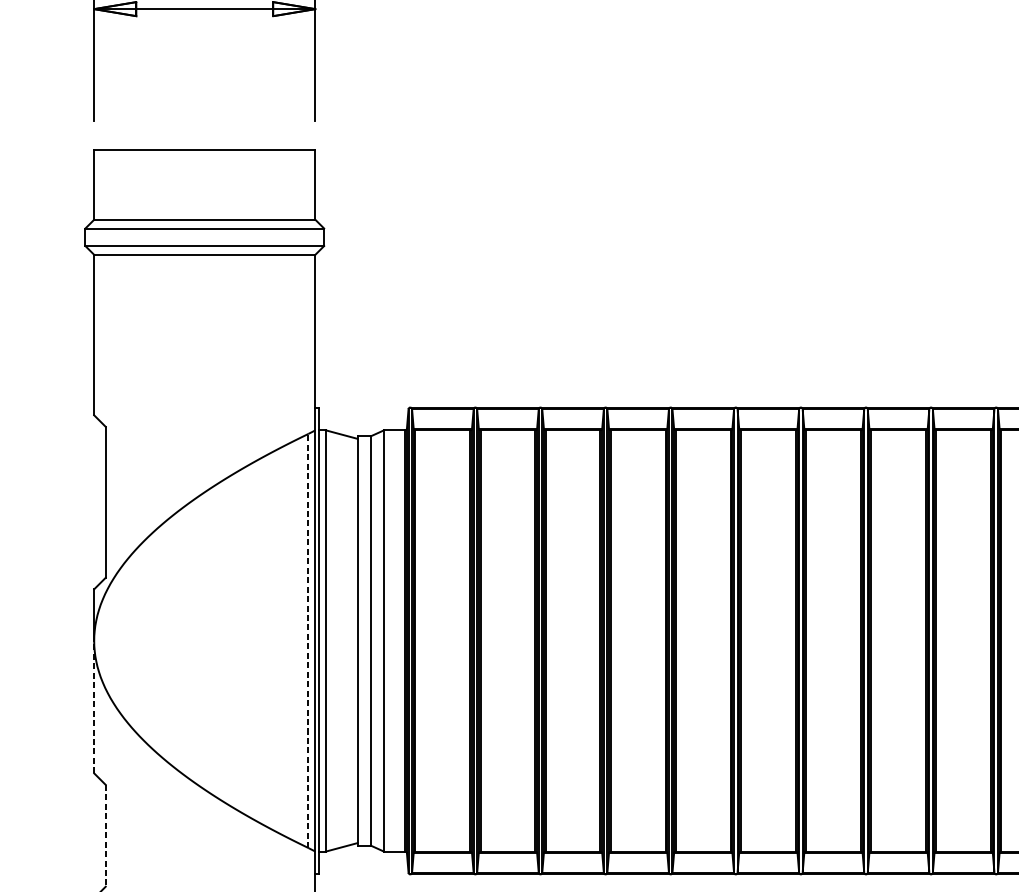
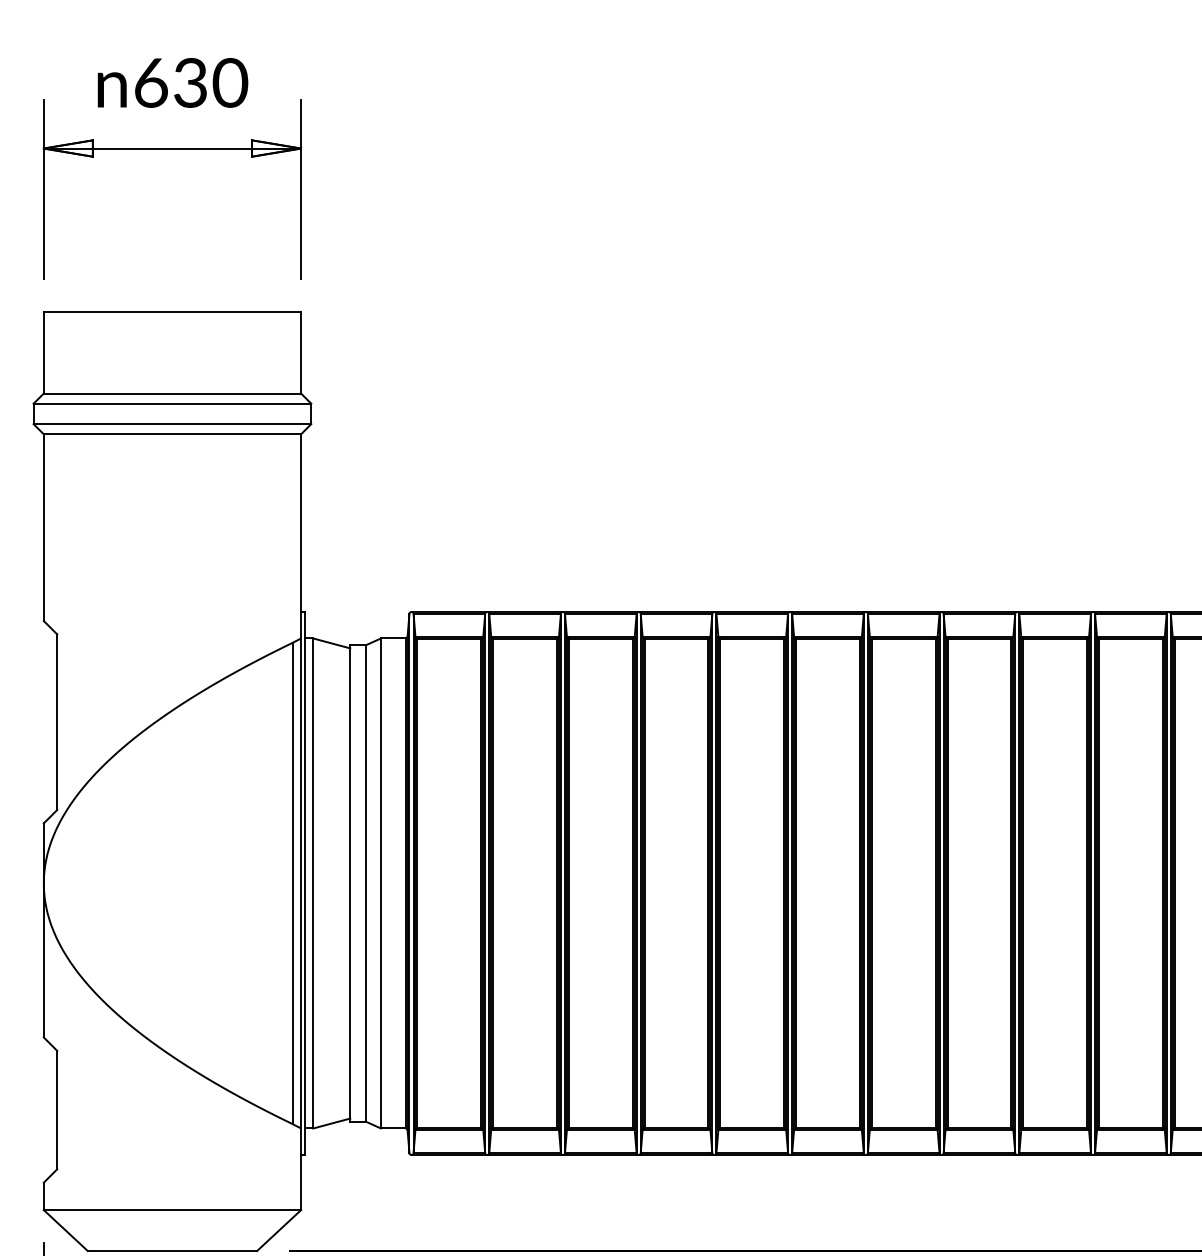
line: (307, 640) -> (292, 883), dashed -> solid
line: (93, 706) -> (43, 959), dashed -> solid
line: (105, 836) -> (57, 1110), dashed -> solid

